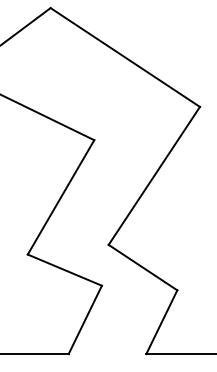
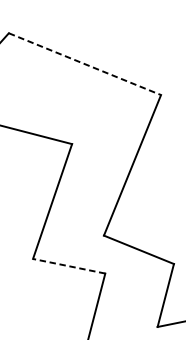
line: (125, 57) -> (85, 64), solid -> dashed
line: (64, 269) -> (68, 265), solid -> dashed

